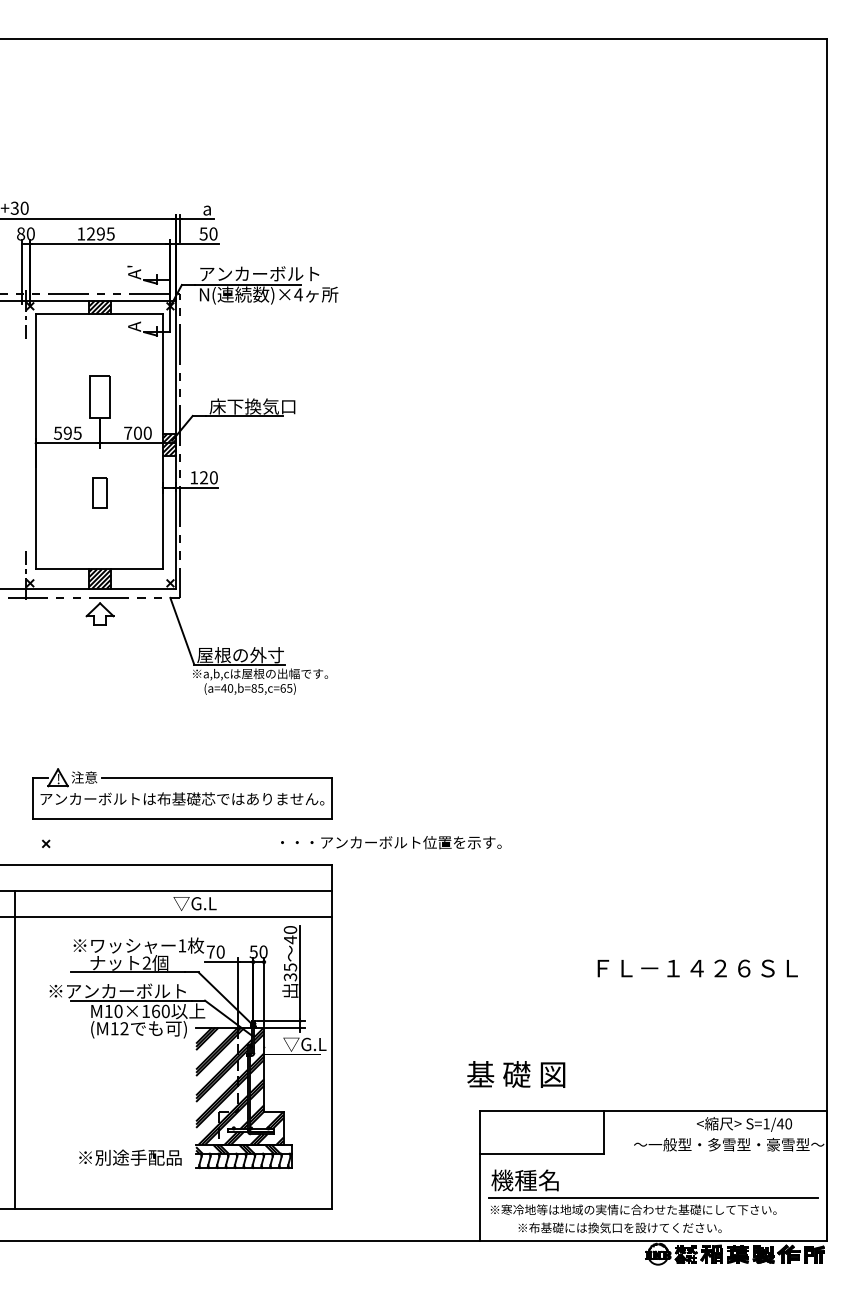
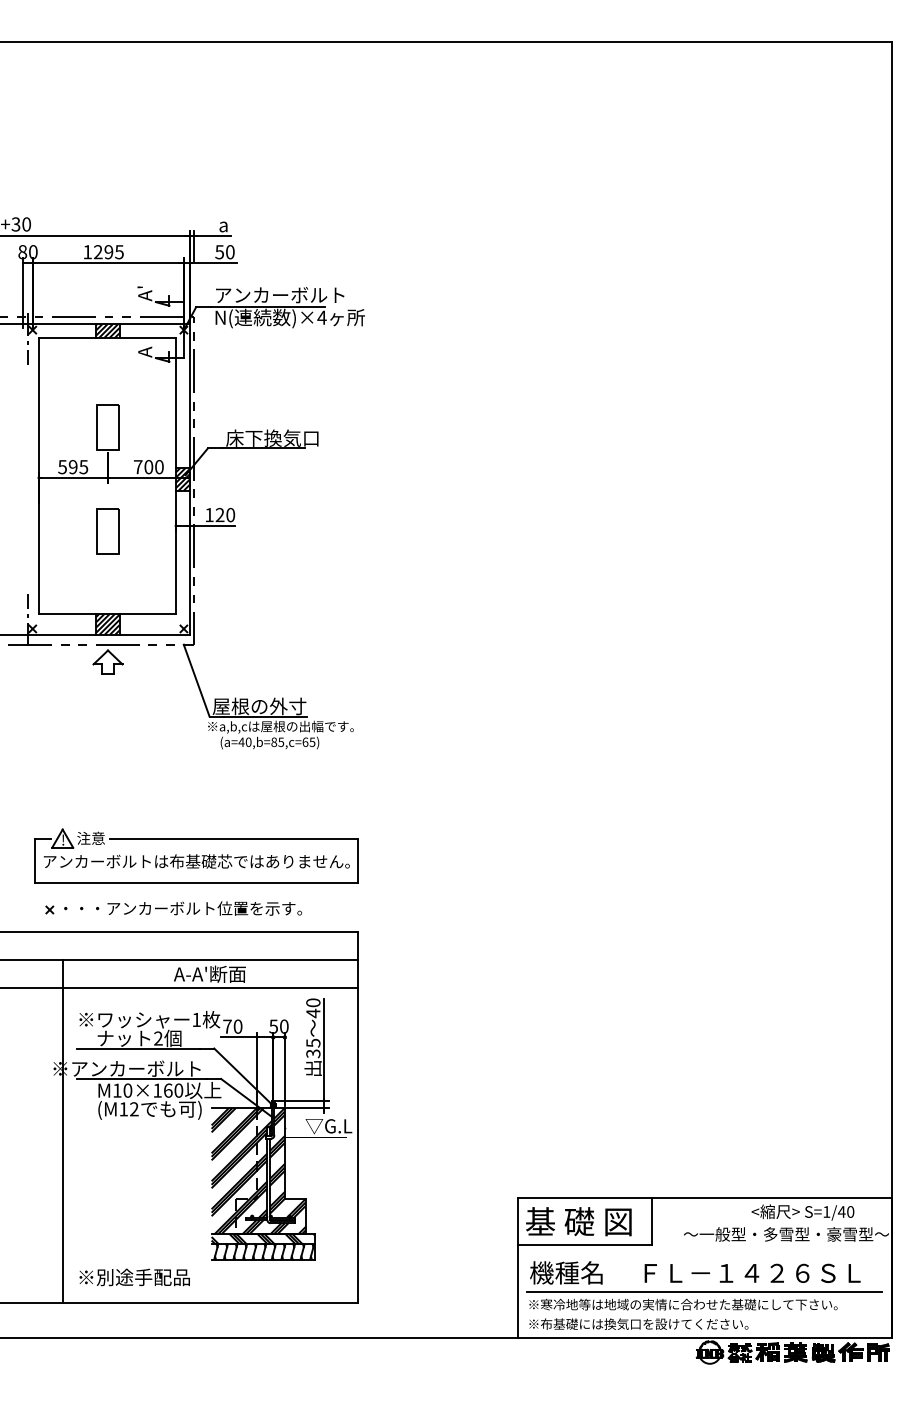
part: (99, 492) -> (107, 531), size x1.43
text: (390, 842) -> (182, 908), moved
text: (194, 902) -> (209, 973), ▽G.L -> A-A'断面
text: (697, 967) -> (752, 1272), moved
line: (14, 1049) -> (62, 1131), moved
text: (515, 1074) -> (578, 1221), moved
text: (130, 1157) -> (134, 1277), moved
text: (619, 1227) -> (638, 1323), moved

